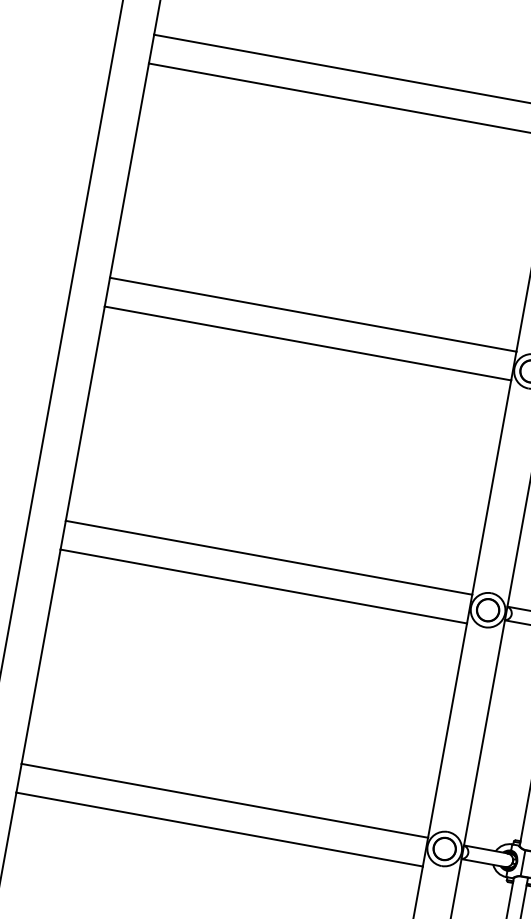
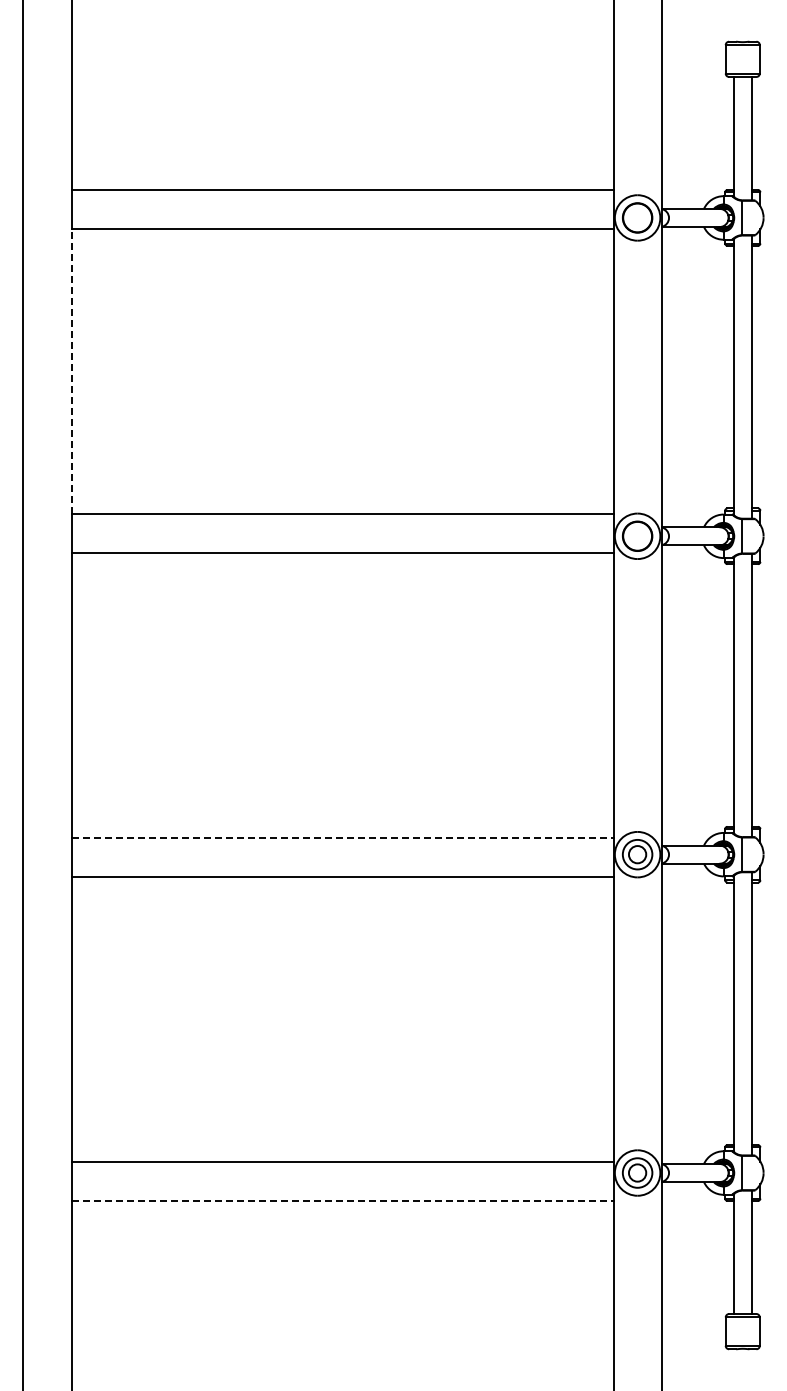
line: (129, 170) -> (71, 371), solid -> dashed
line: (268, 557) -> (342, 838), solid -> dashed
circle: (488, 610) -> (637, 854), size x0.6
line: (219, 829) -> (342, 1200), solid -> dashed
circle: (444, 848) -> (637, 1172), size x0.6

